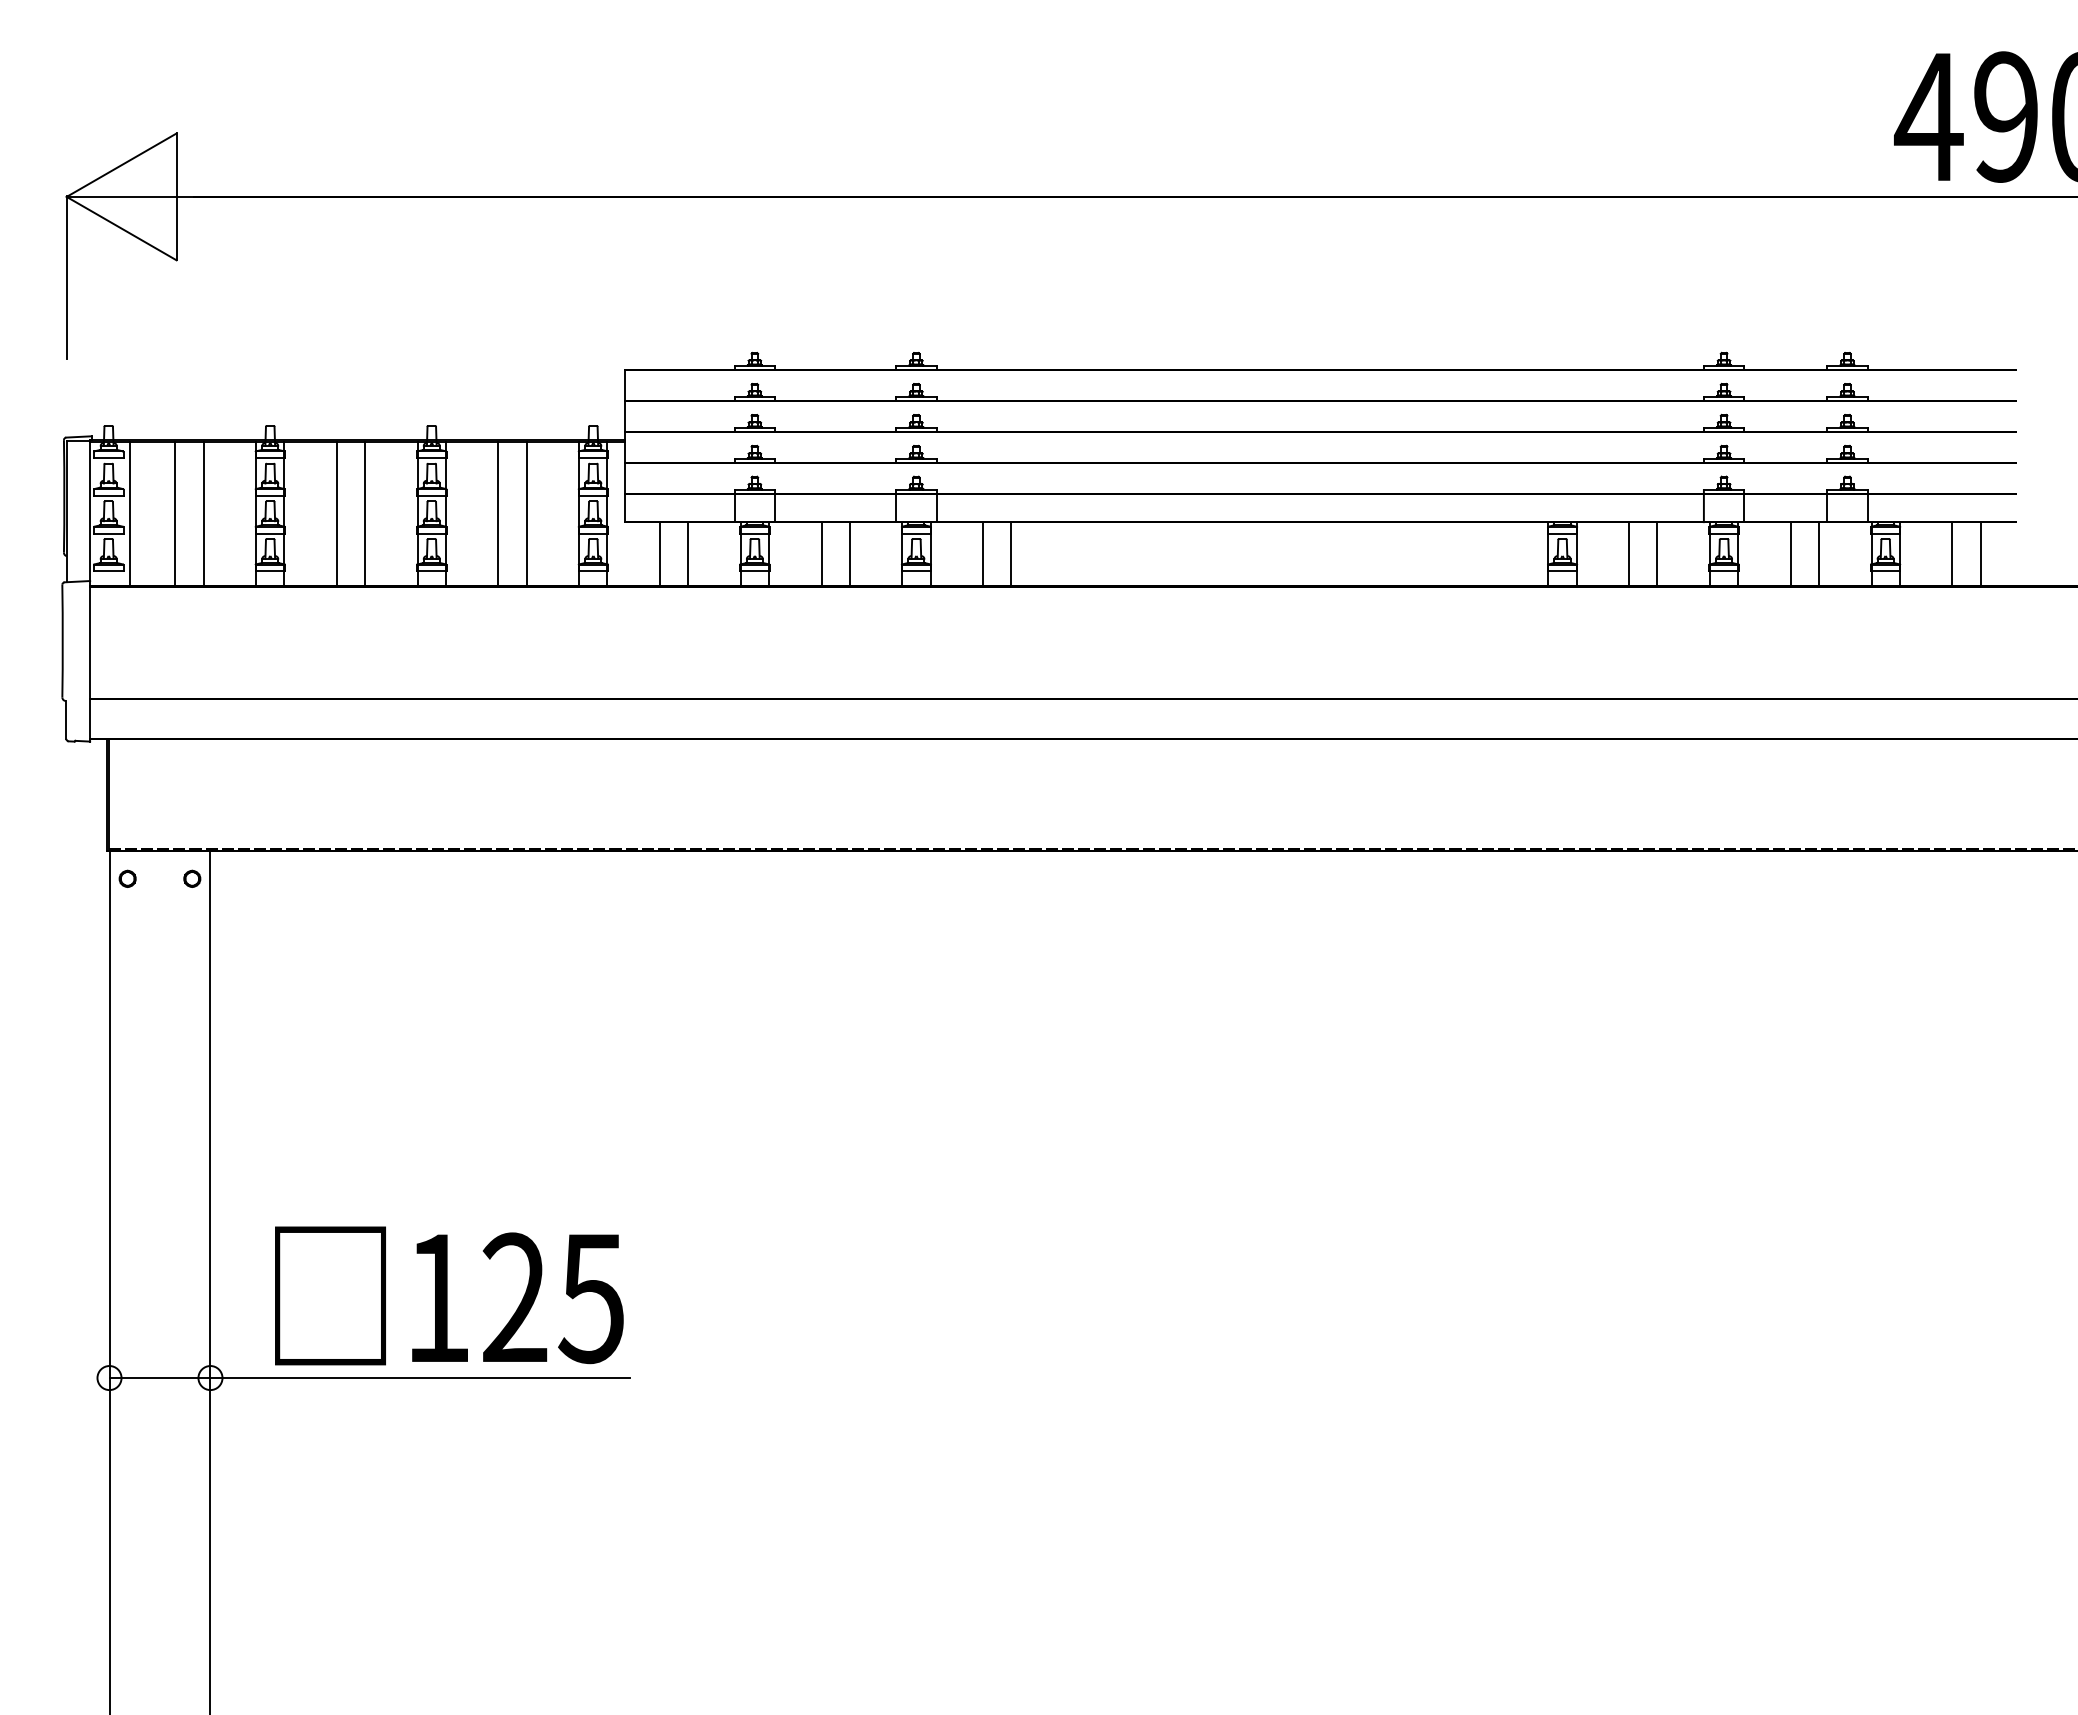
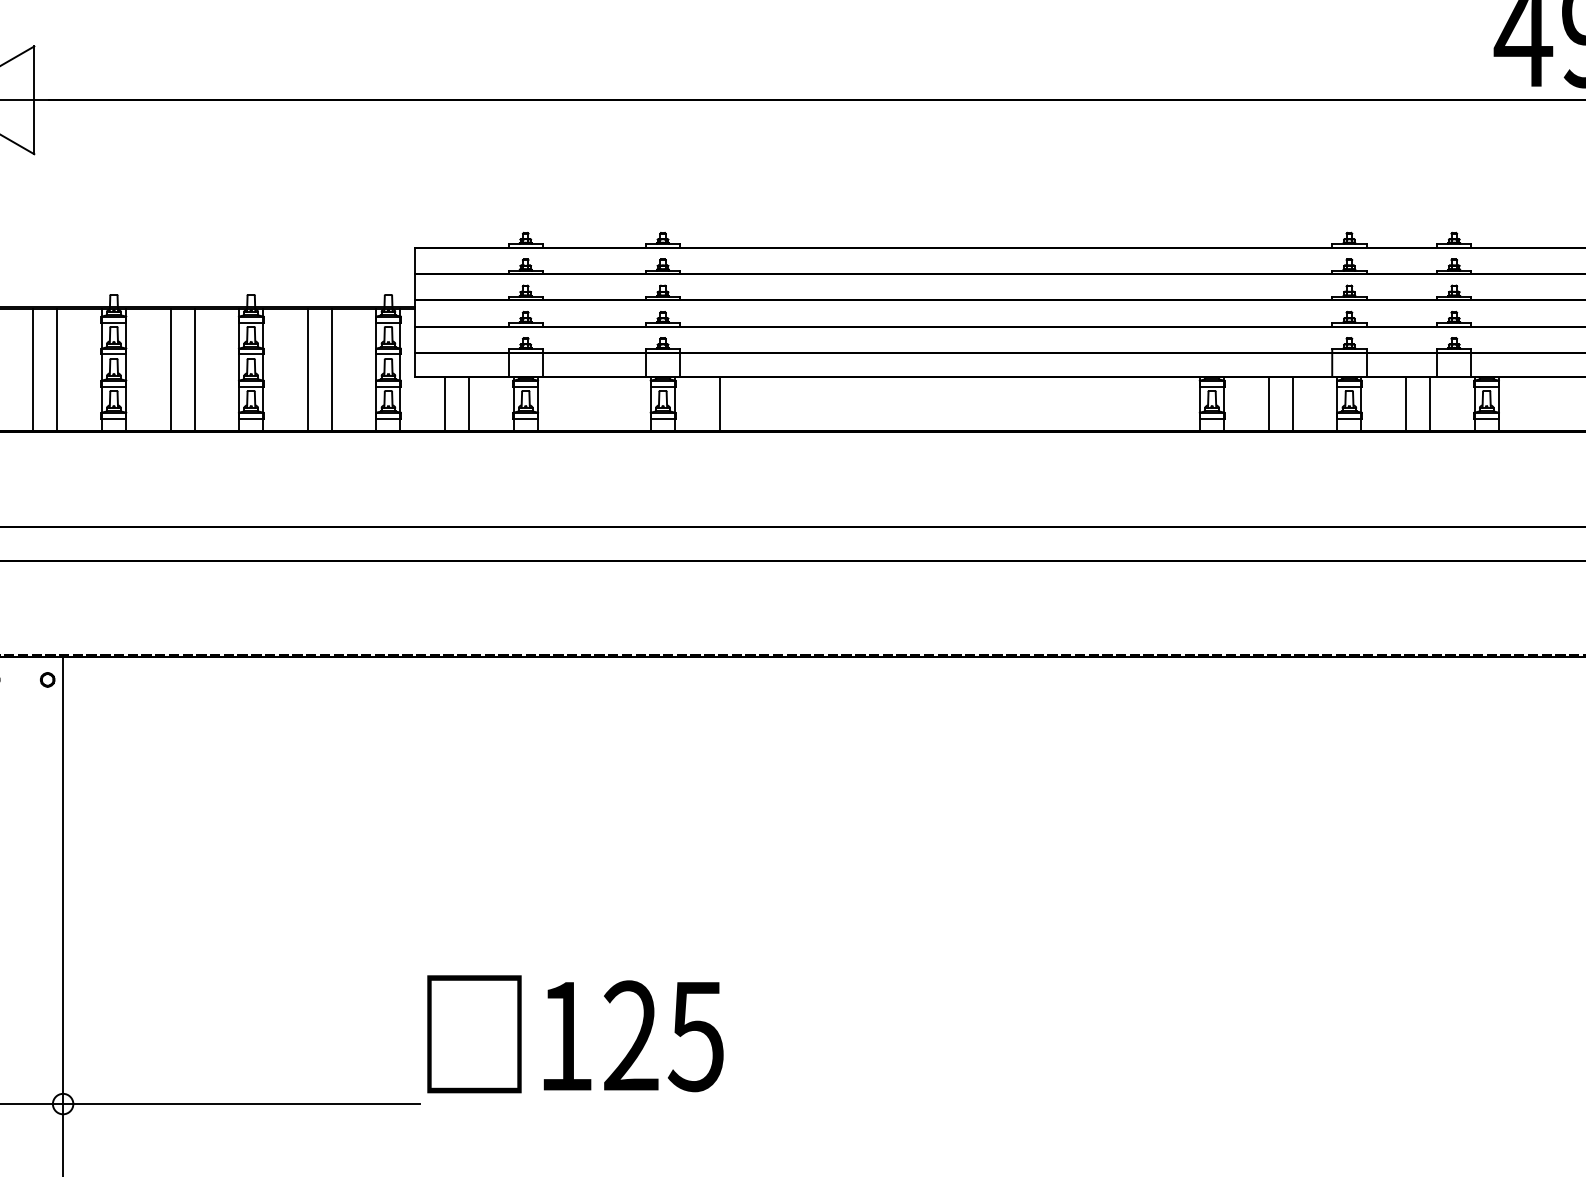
line: (821, 553) -> (582, 403), removed
line: (849, 553) -> (606, 403), removed
line: (1011, 553) -> (743, 403), removed
line: (1952, 553) -> (1543, 403), removed
line: (1980, 553) -> (1567, 403), removed
text: (449, 1295) -> (575, 1033), moved

